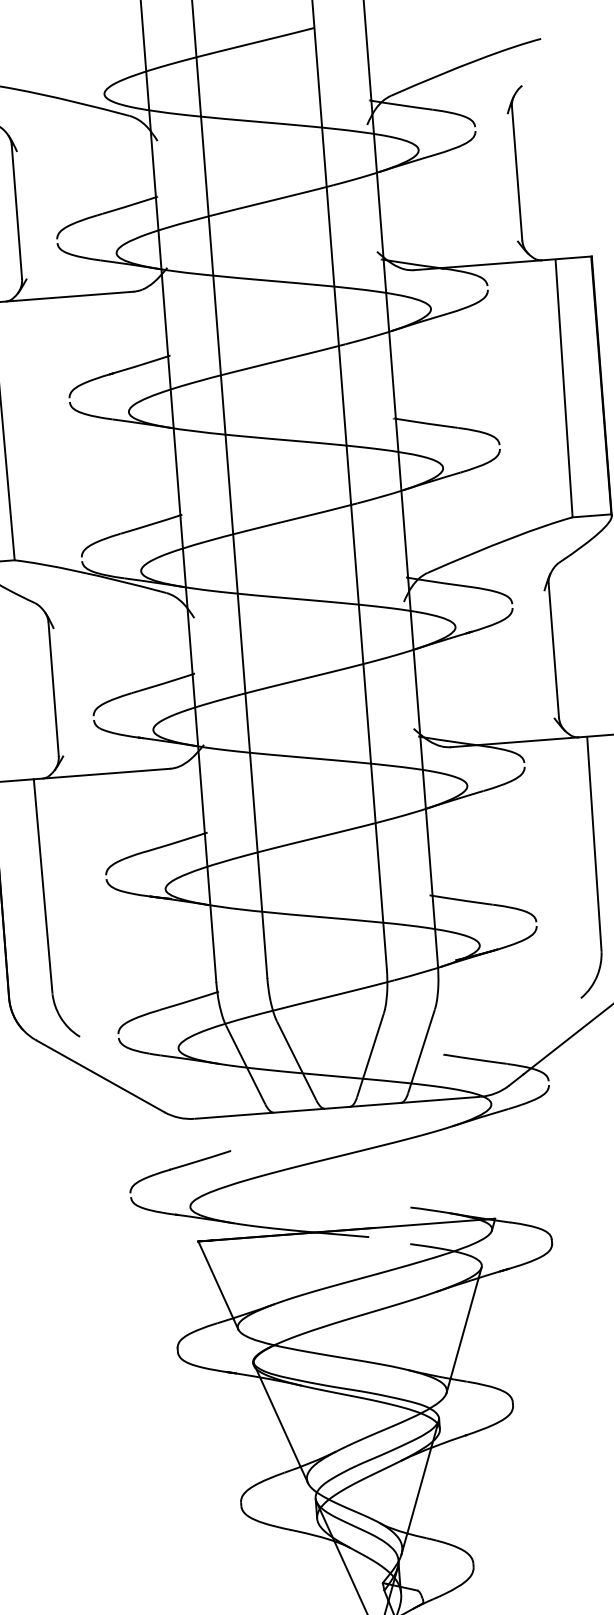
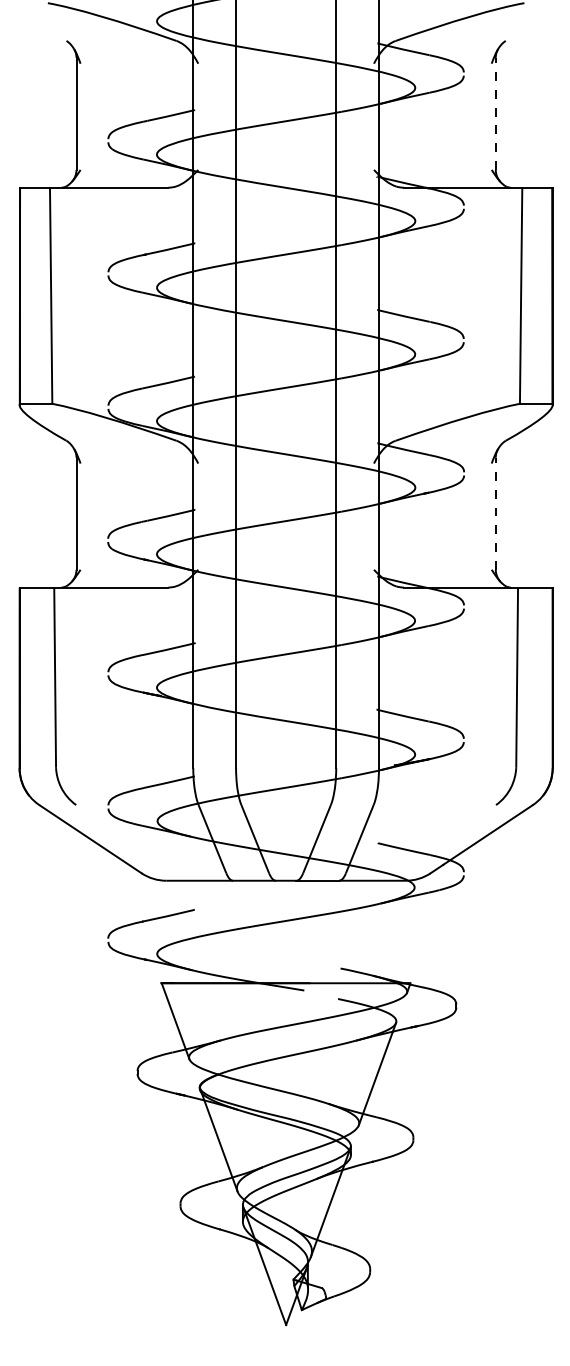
line: (516, 173) -> (495, 113), solid -> dashed
line: (553, 650) -> (495, 513), solid -> dashed

